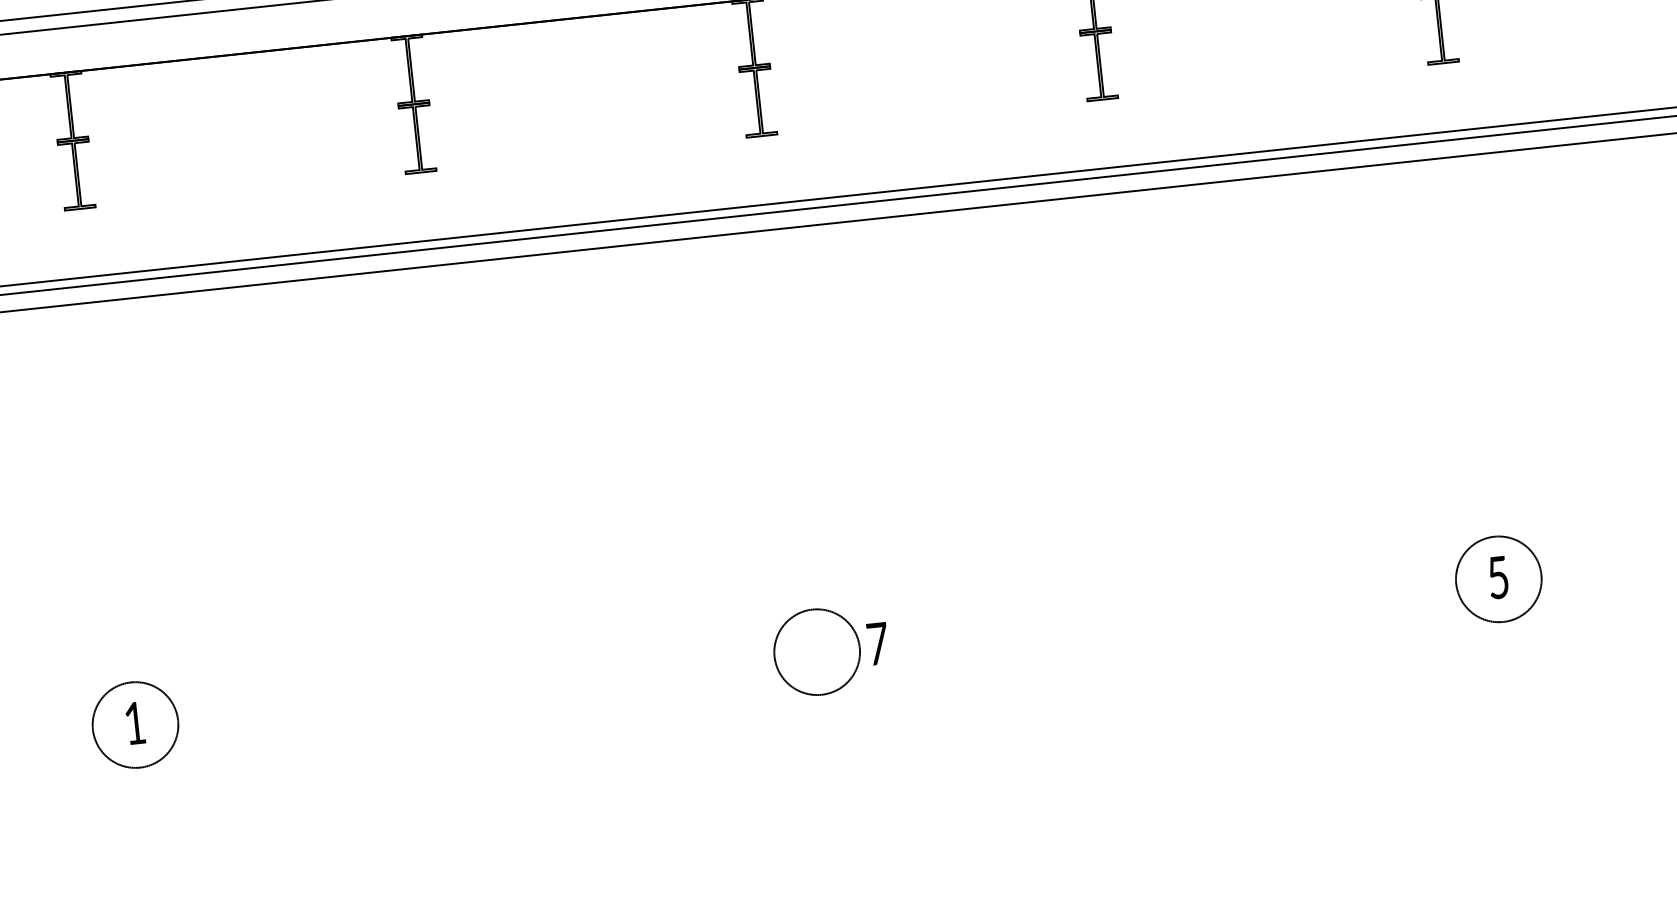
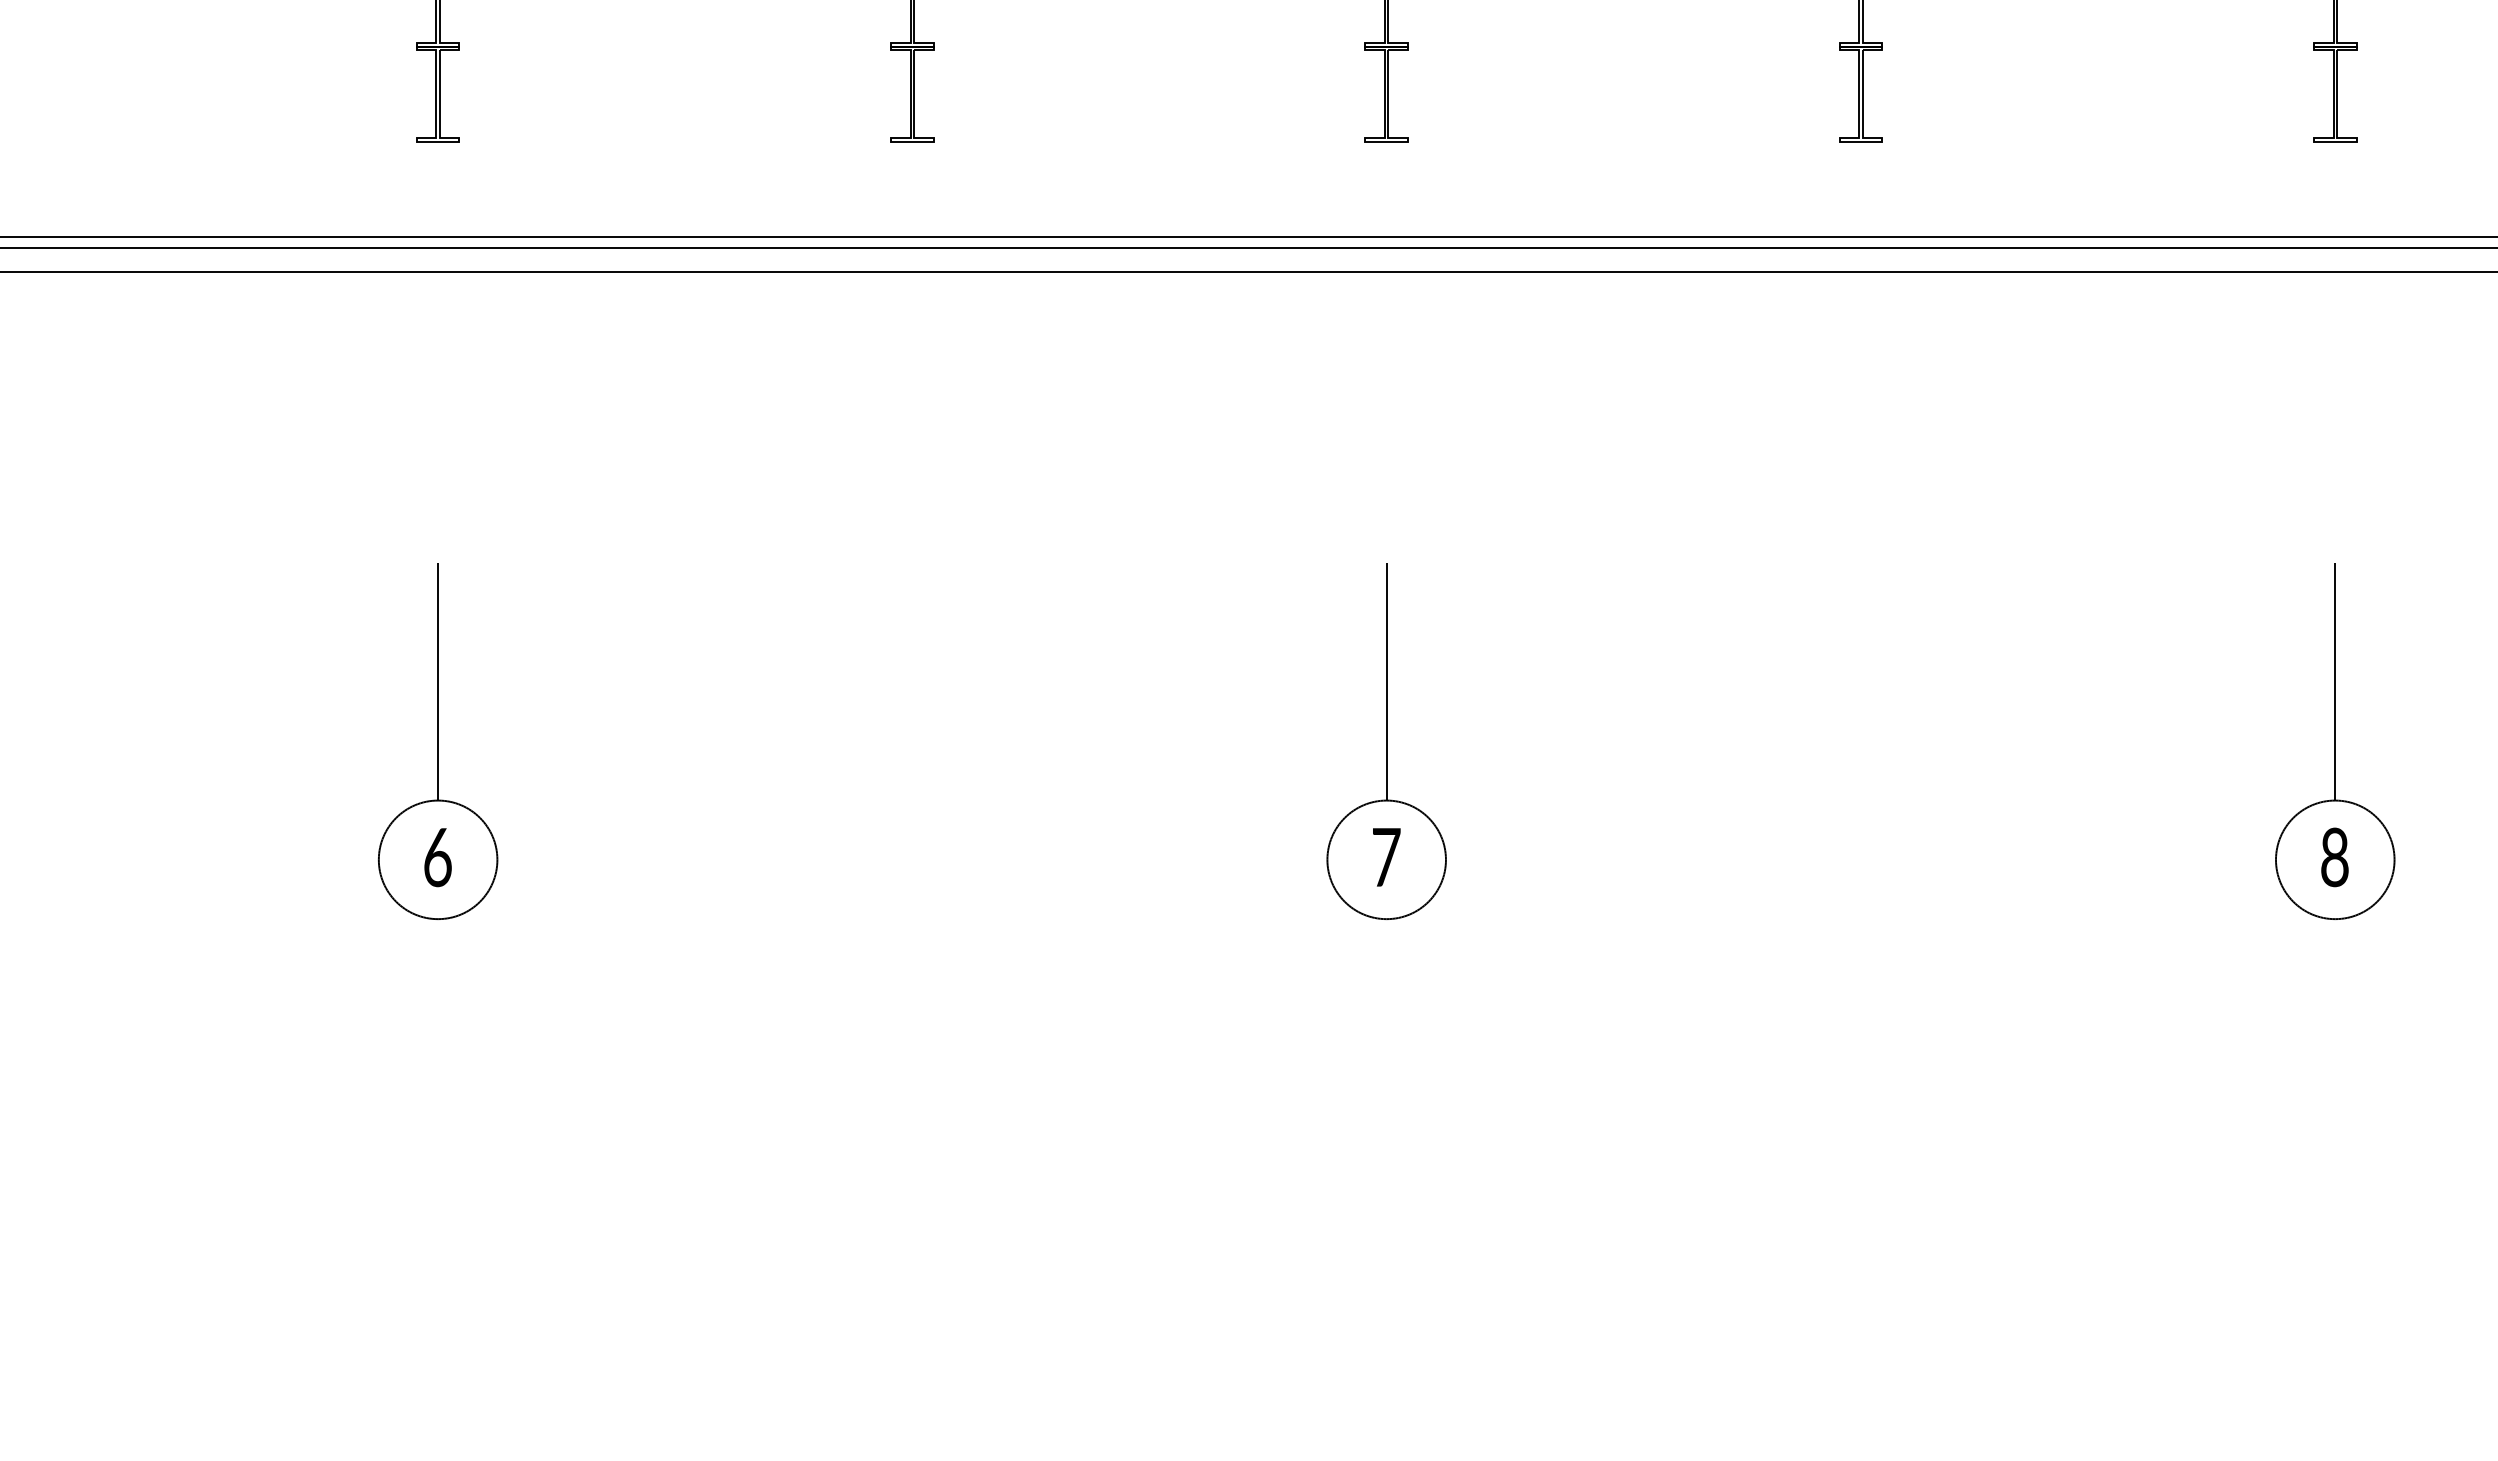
line: (1485, 451) -> (2335, 681), added
line: (803, 524) -> (1386, 681), added
text: (1498, 577) -> (2334, 857), 5 -> 8
line: (122, 596) -> (438, 681), added
text: (877, 643) -> (1386, 857), moved
text: (134, 723) -> (437, 857), 1 -> 6

